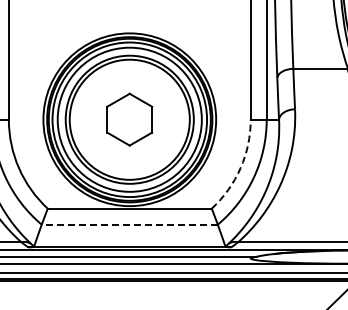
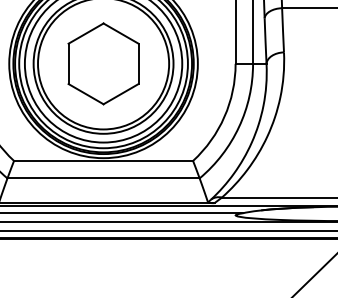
part: (129, 119) -> (103, 63), size x1.43
arc: (240, 168) -> (224, 117), dashed -> solid
line: (129, 224) -> (103, 178), dashed -> solid

